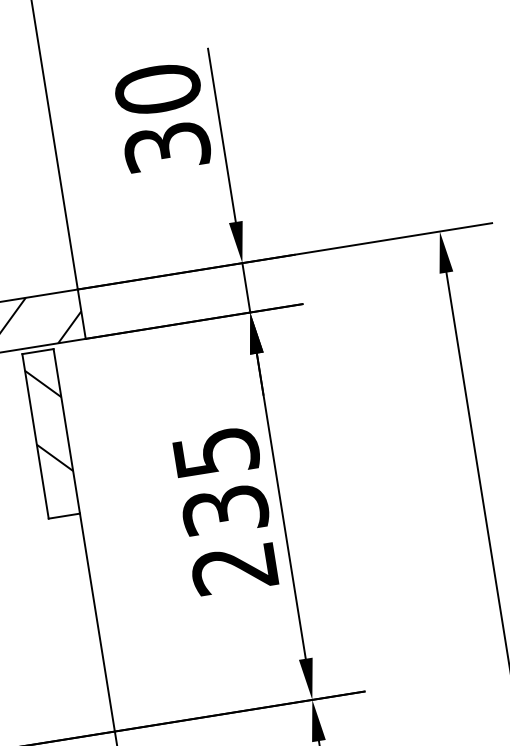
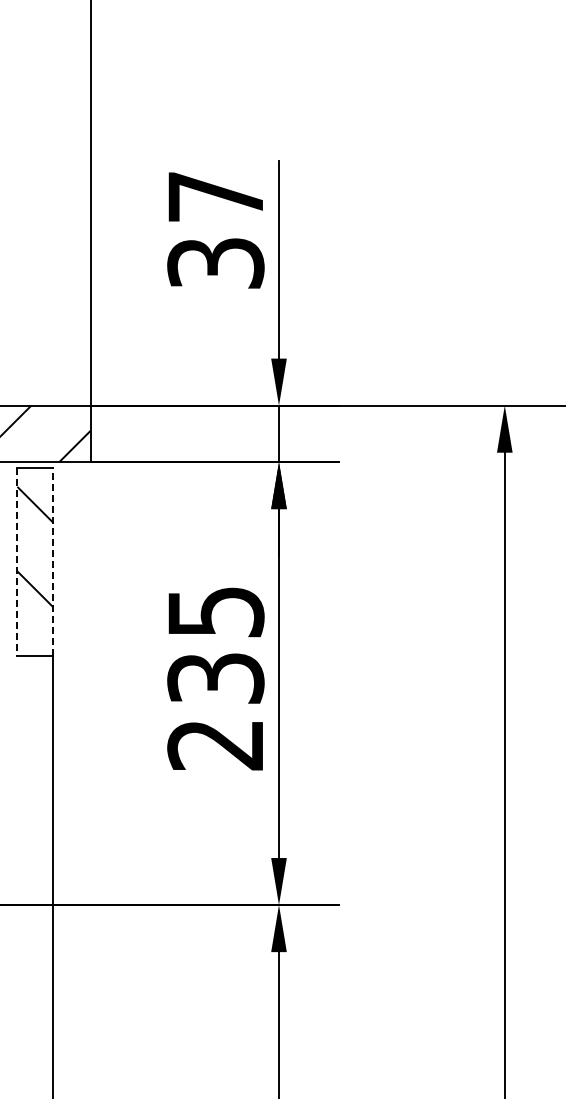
text: (157, 89) -> (215, 196), 30 -> 37
line: (67, 431) -> (53, 561), solid -> dashed
line: (35, 436) -> (17, 562), solid -> dashed

